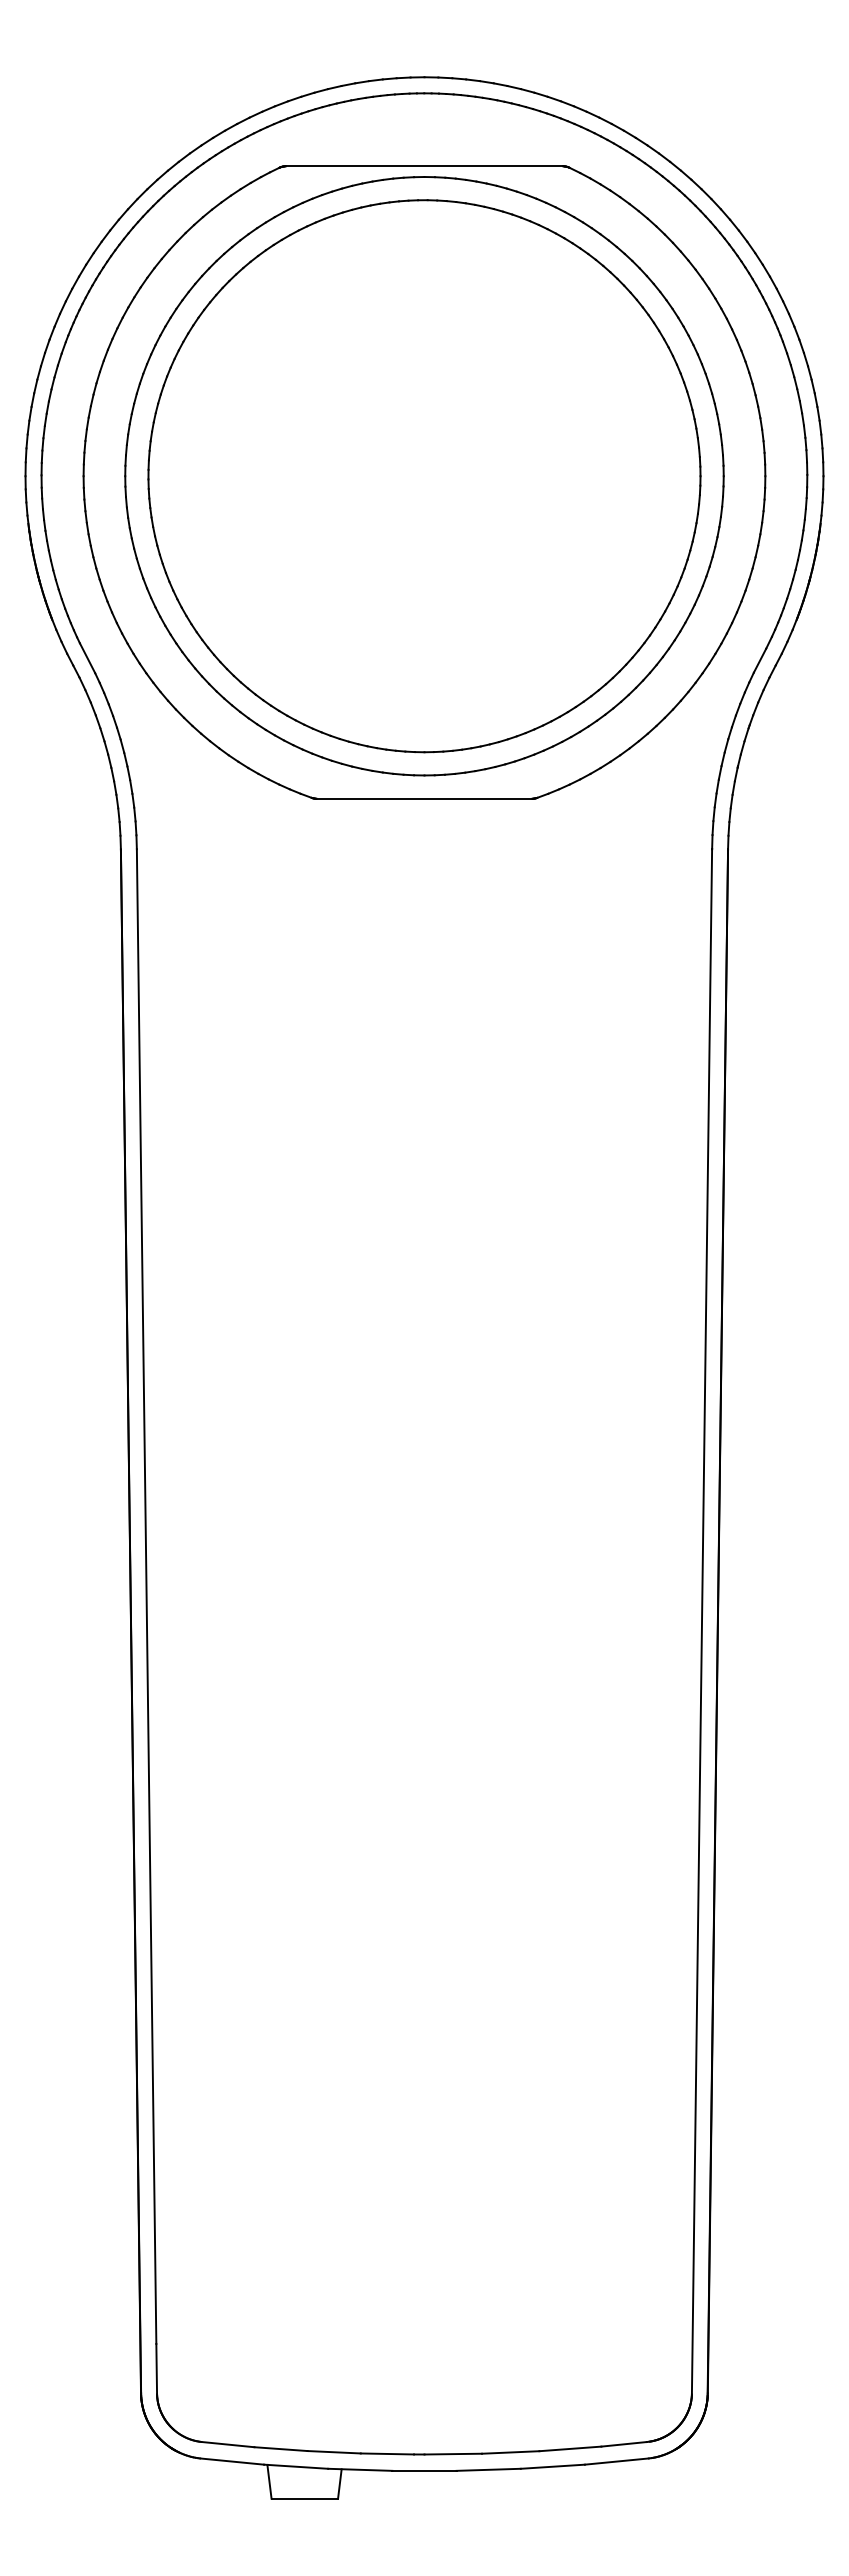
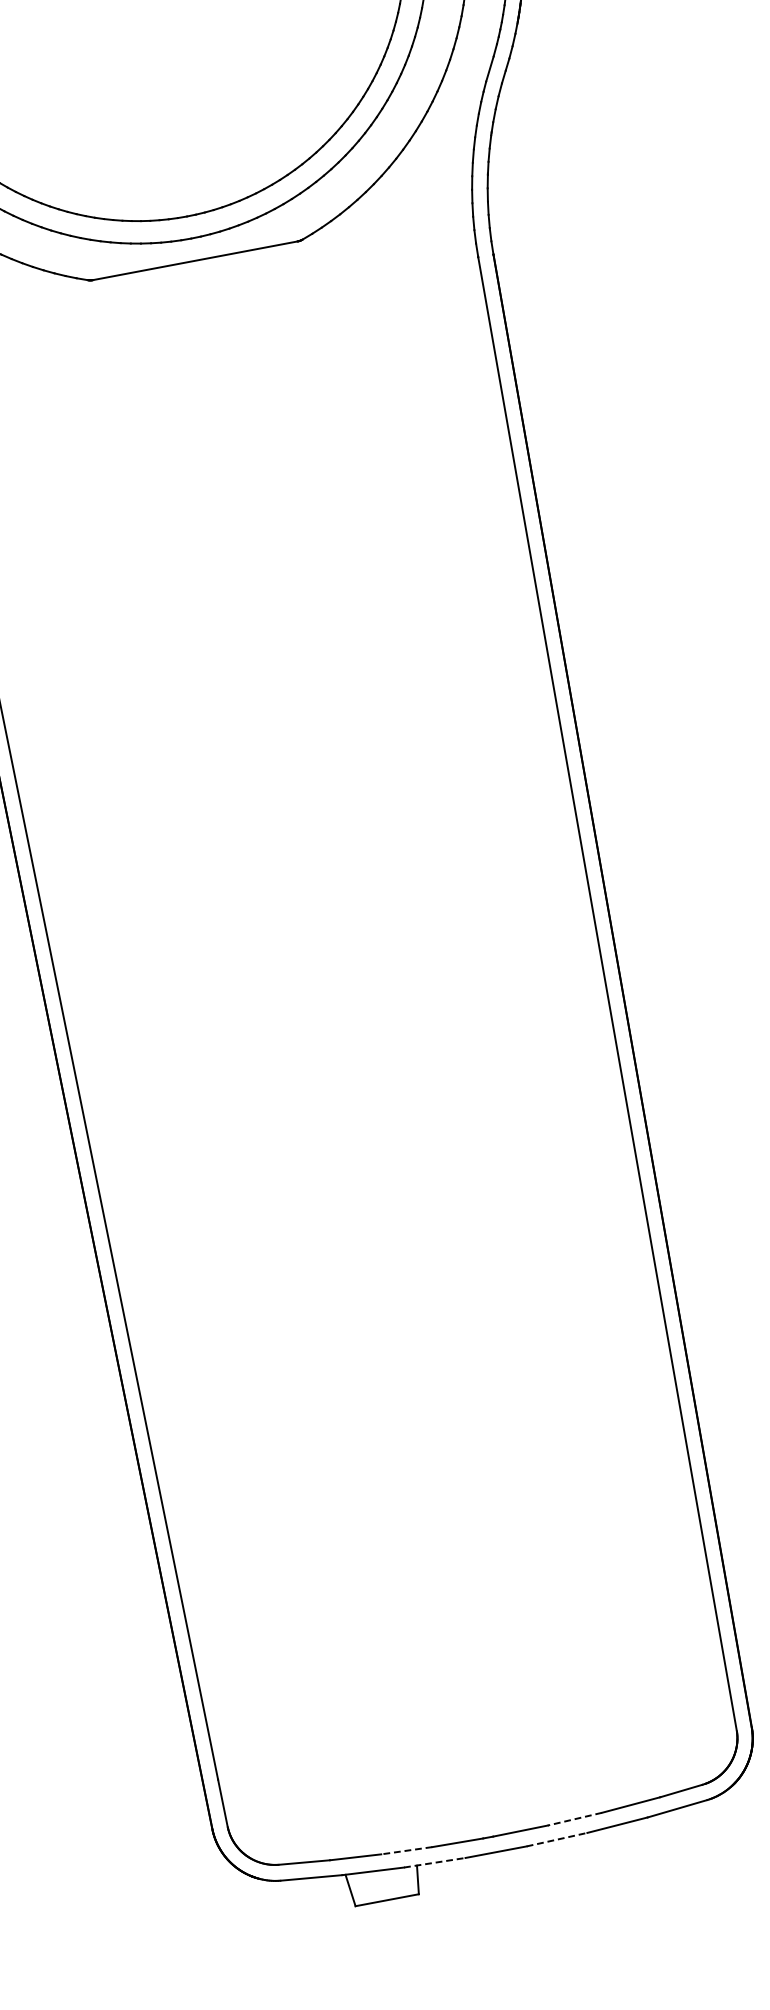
line: (334, 2452) -> (407, 1850), solid -> dashed
line: (510, 2452) -> (574, 1819), solid -> dashed
line: (360, 2469) -> (434, 1862), solid -> dashed
line: (489, 2469) -> (557, 1839), solid -> dashed

